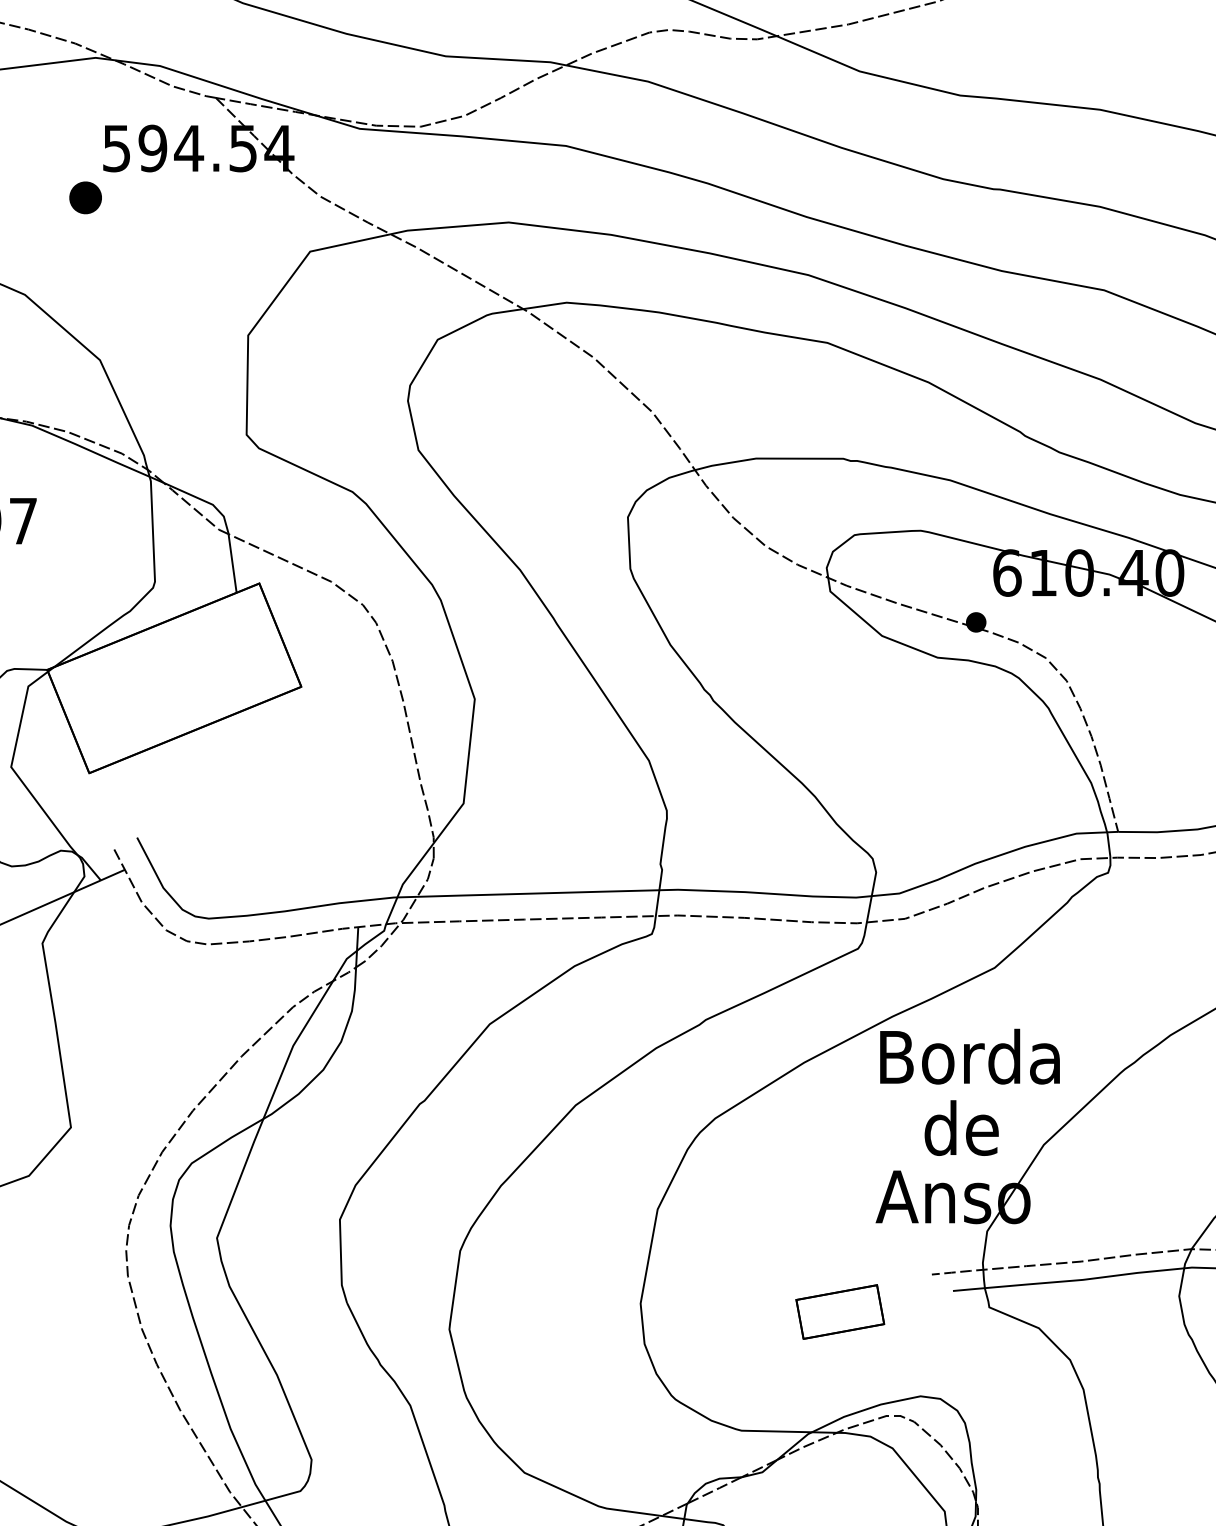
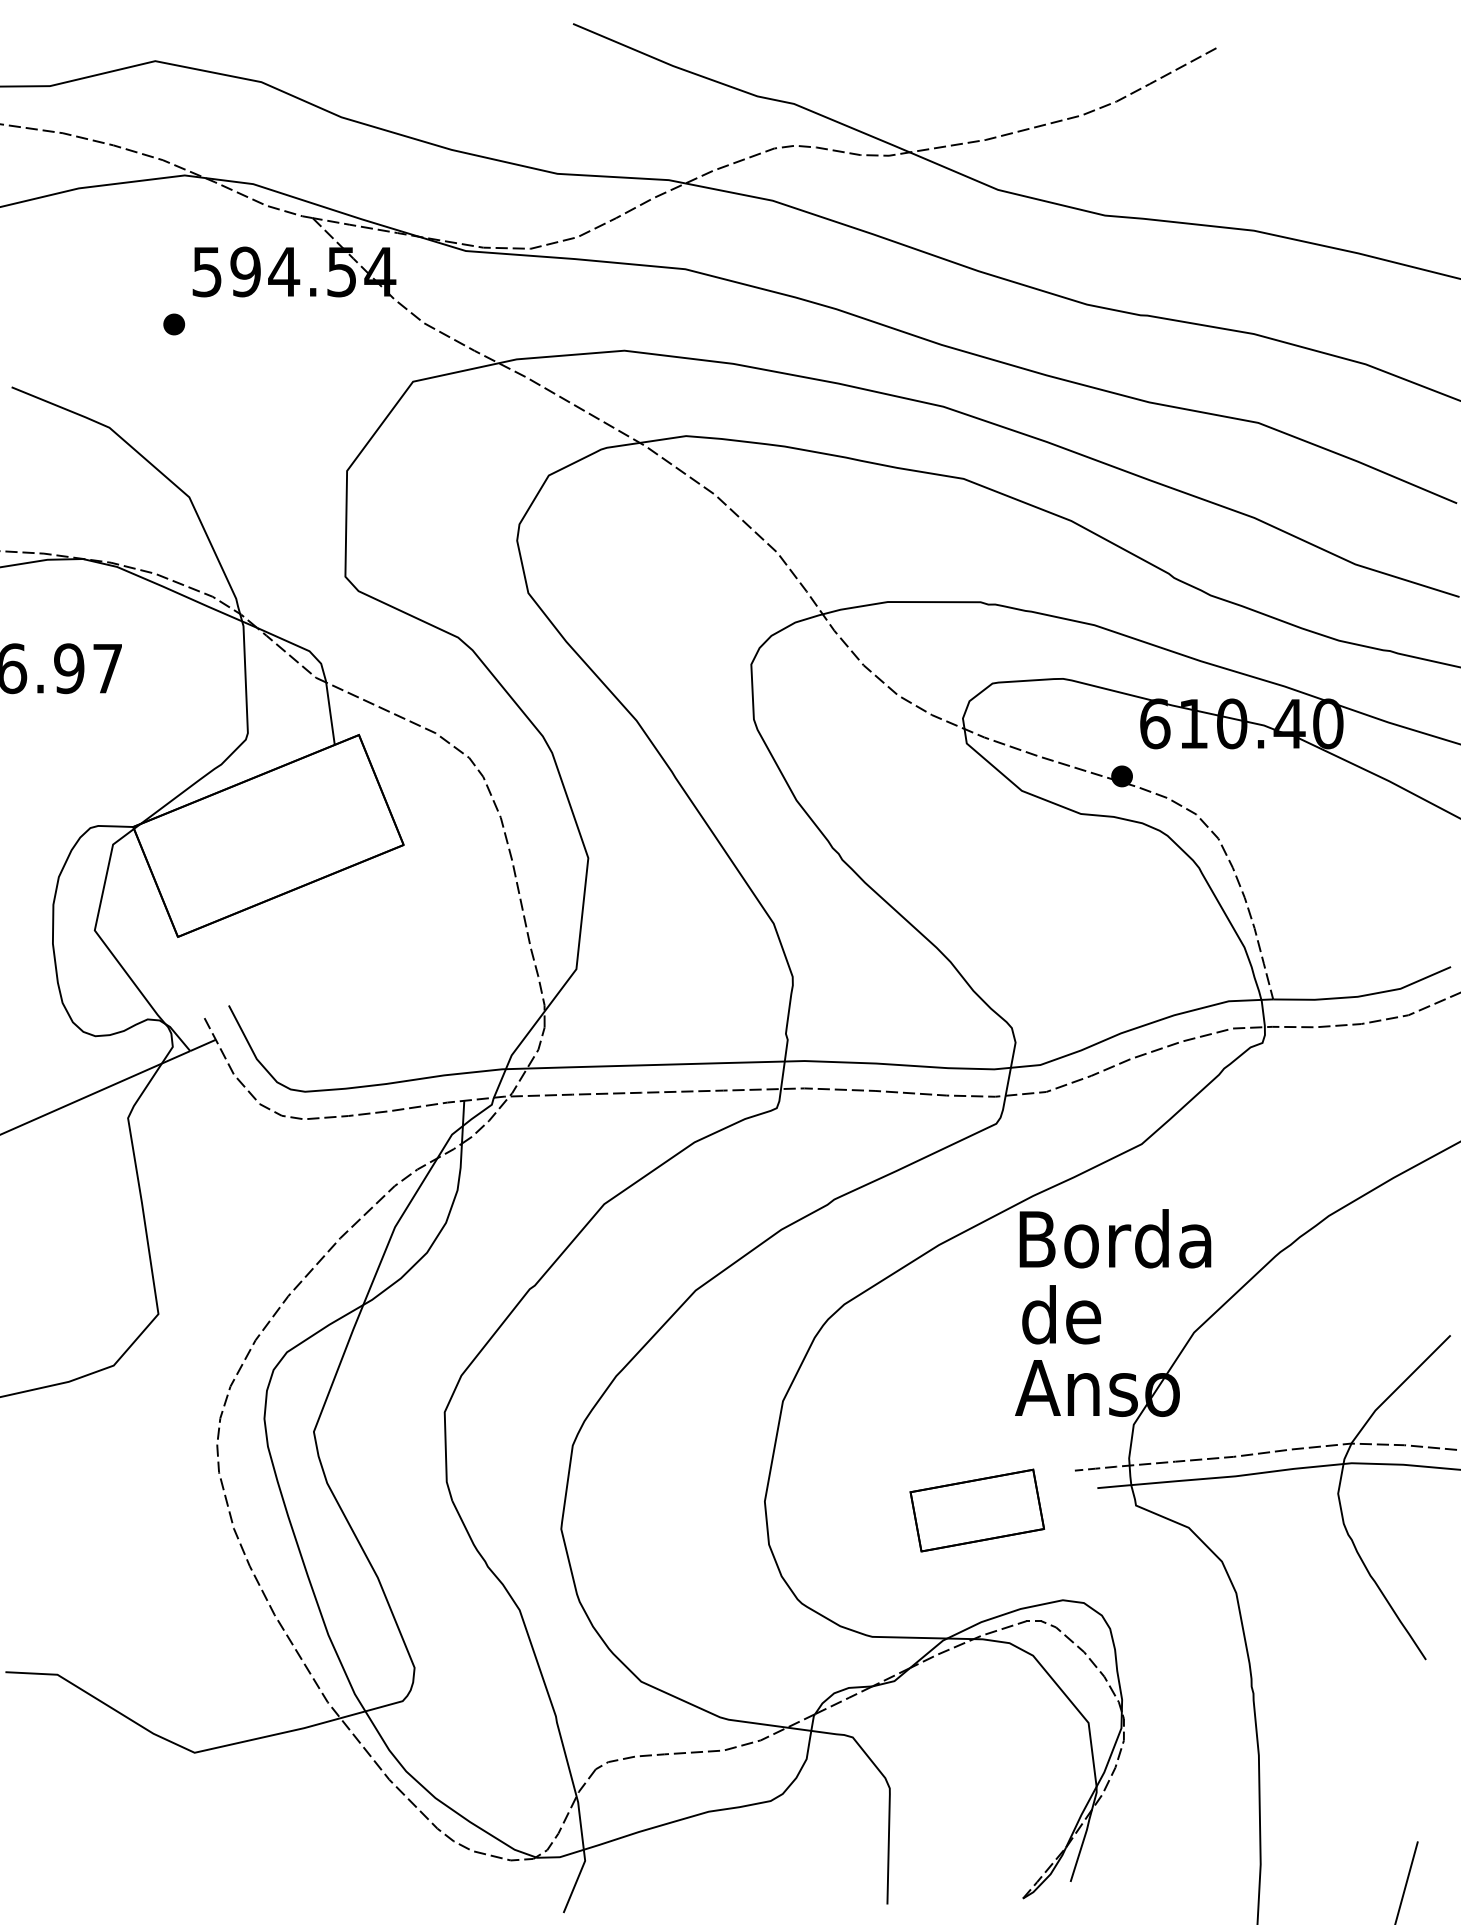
part: (86, 197) -> (174, 324), size x0.62
text: (961, 1127) -> (1061, 1314), moved
part: (840, 1311) -> (977, 1510), size x1.43

